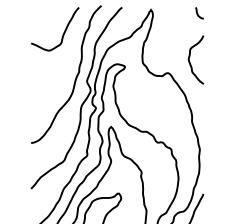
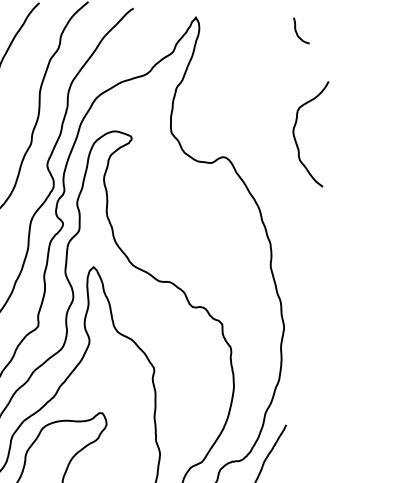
curve: (190, 61) -> (296, 136), moved

